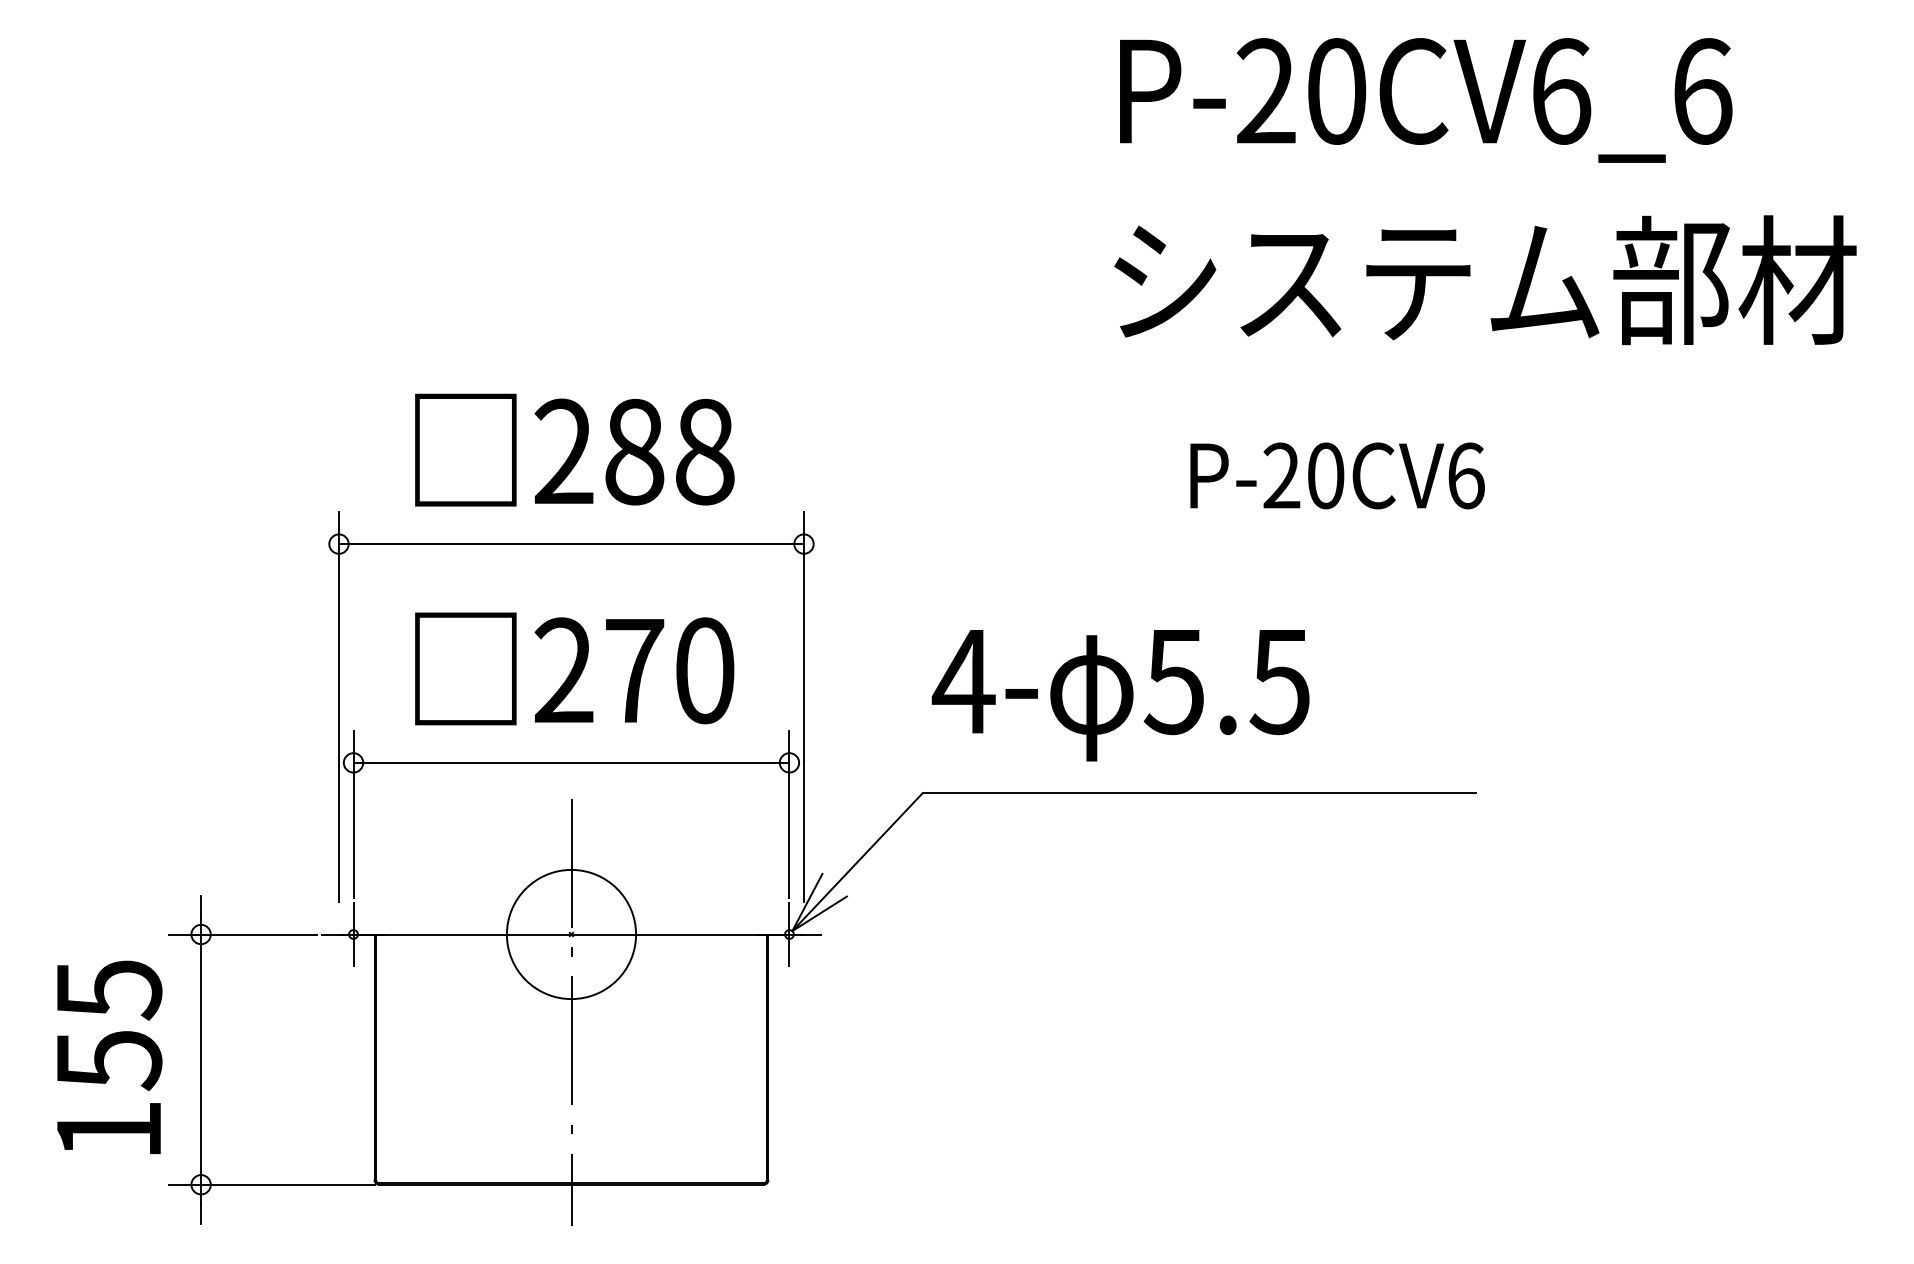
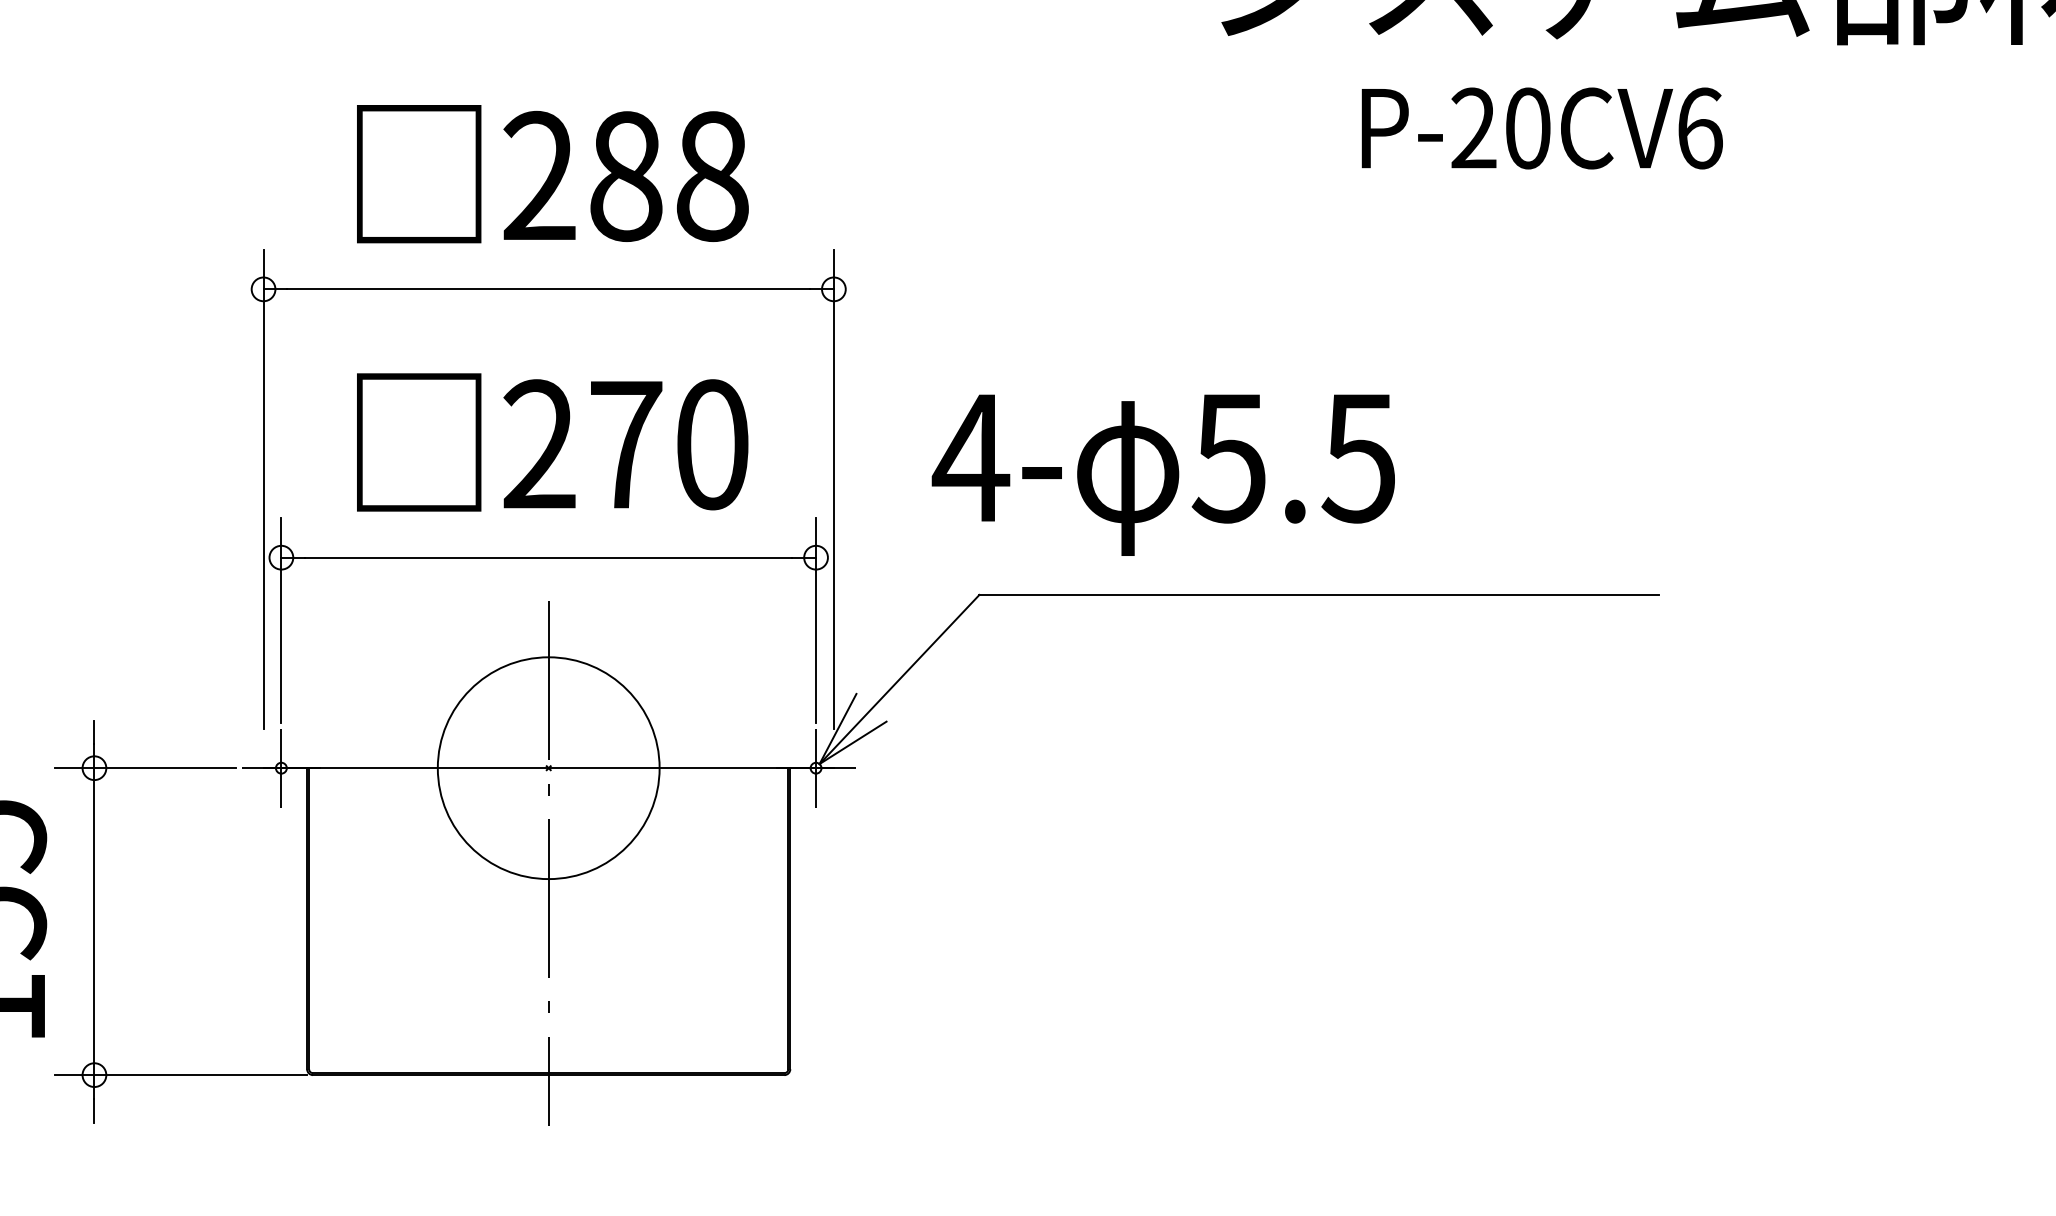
text: (1337, 475) -> (1542, 127), moved
text: (1120, 695) -> (1163, 475), moved
circle: (571, 934) -> (548, 768), size x1.4

